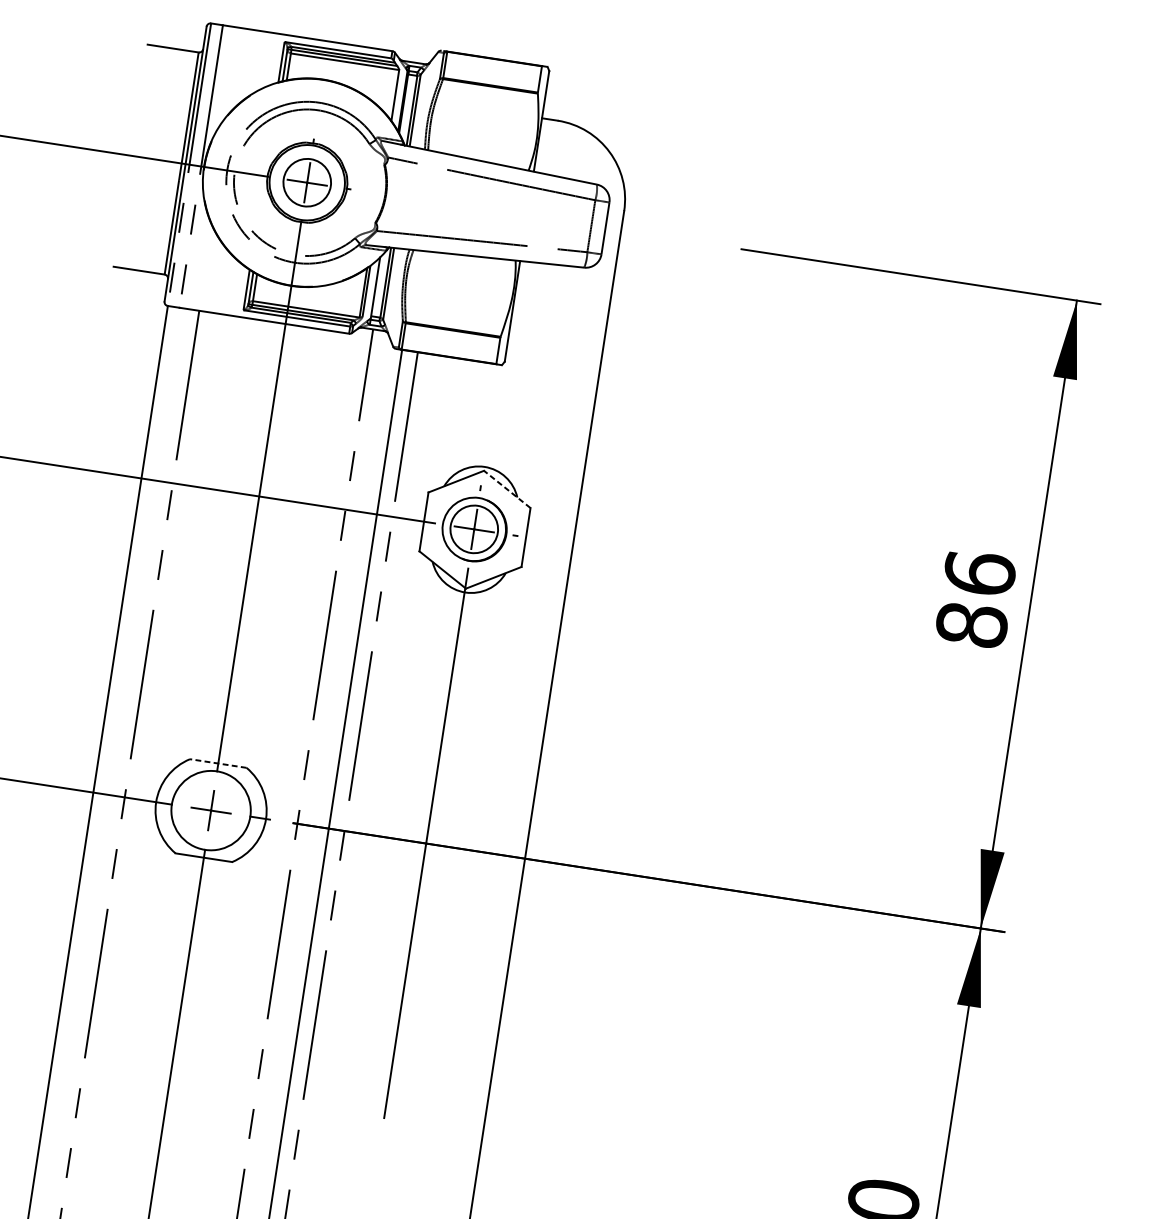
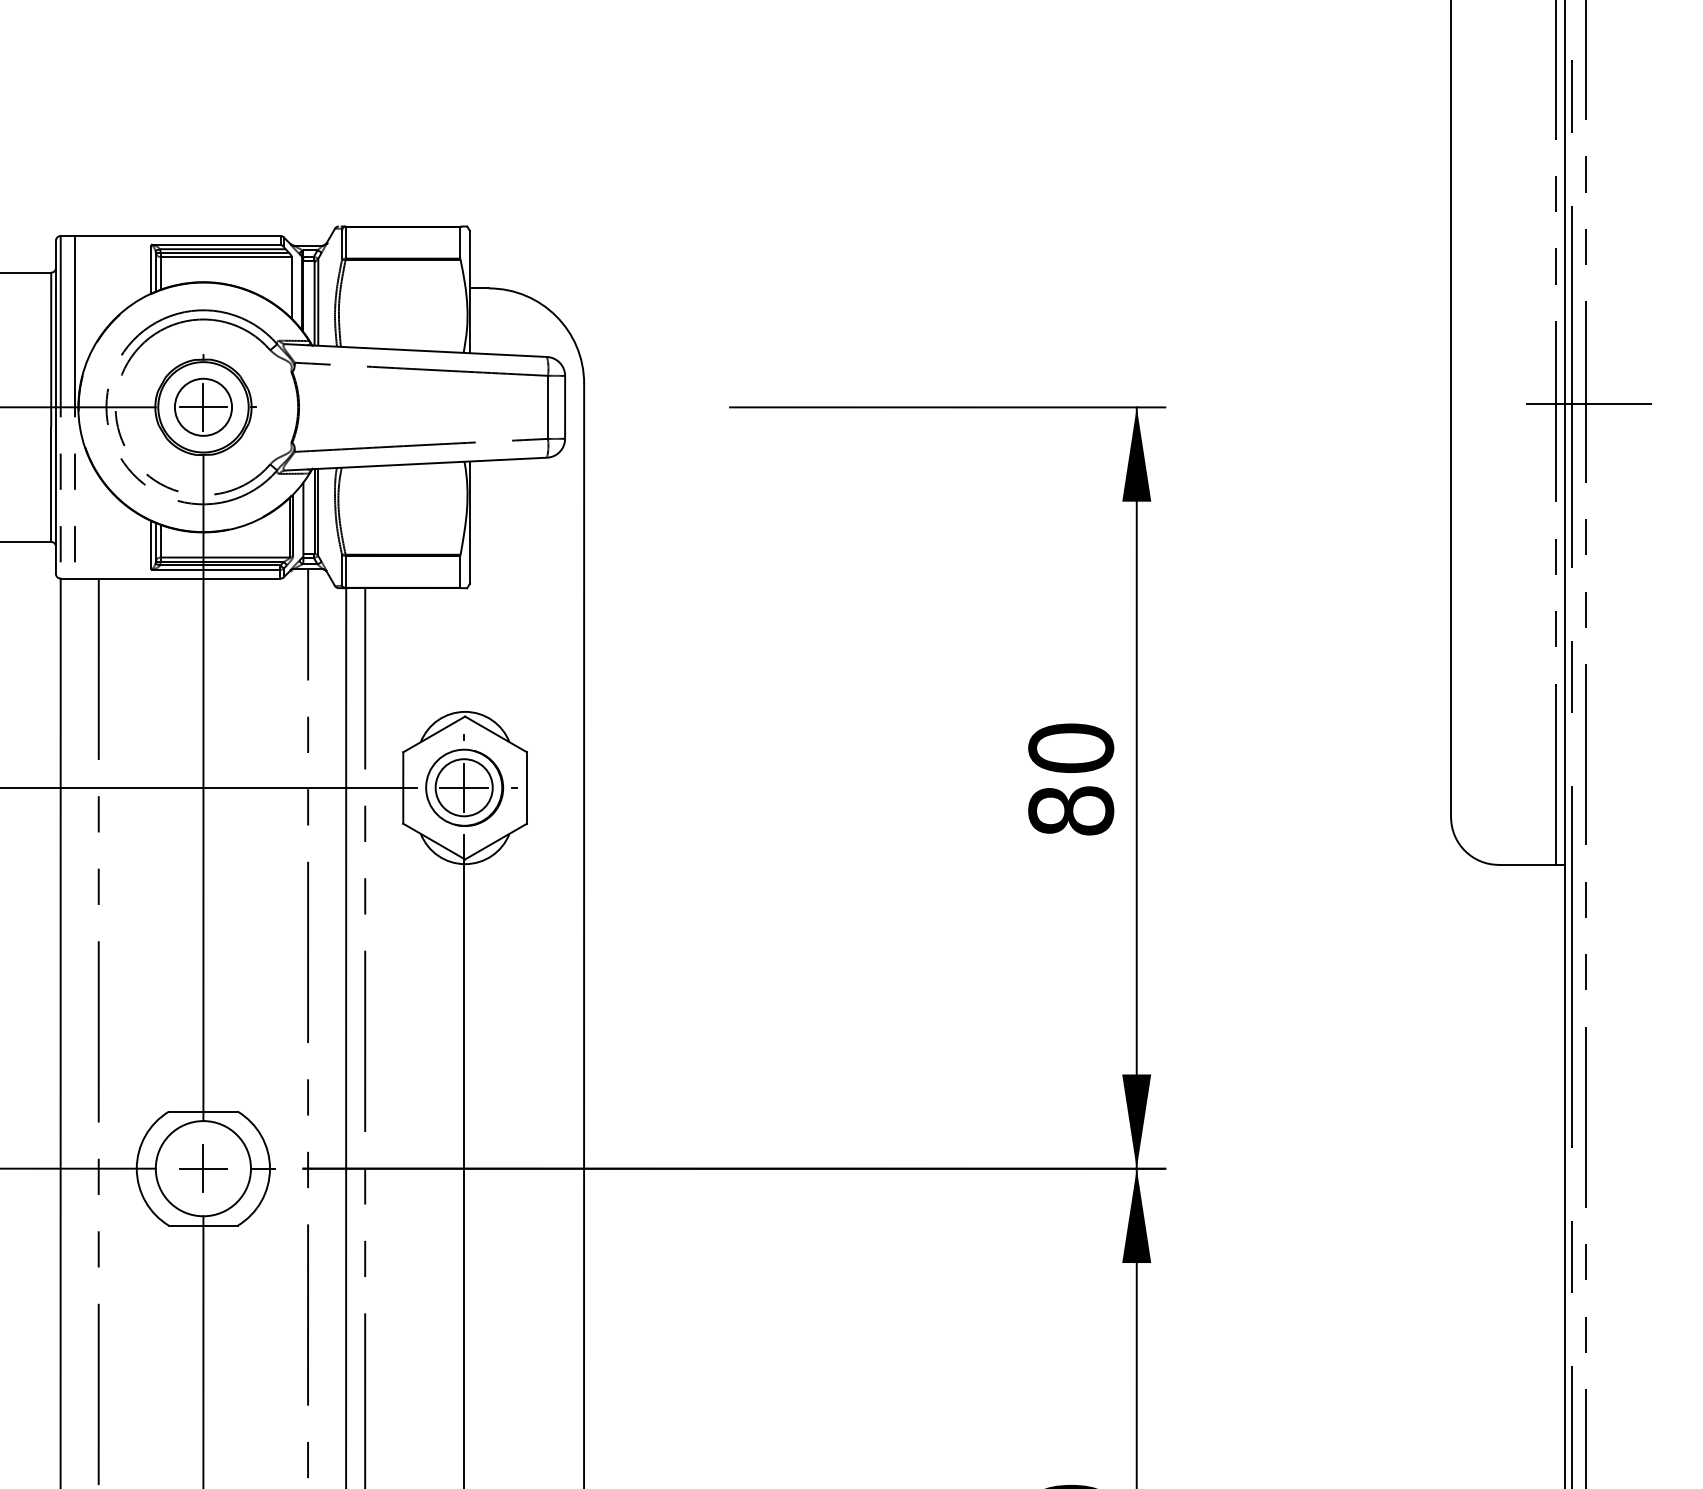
line: (507, 489) -> (496, 734), dashed -> solid
text: (980, 572) -> (1071, 747), 86 -> 80
line: (217, 763) -> (202, 1111), dashed -> solid

